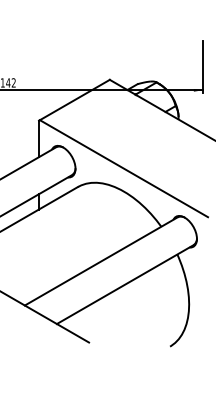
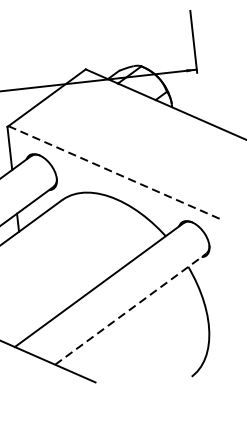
line: (124, 168) -> (114, 172), solid -> dashed
line: (125, 284) -> (130, 309), solid -> dashed

